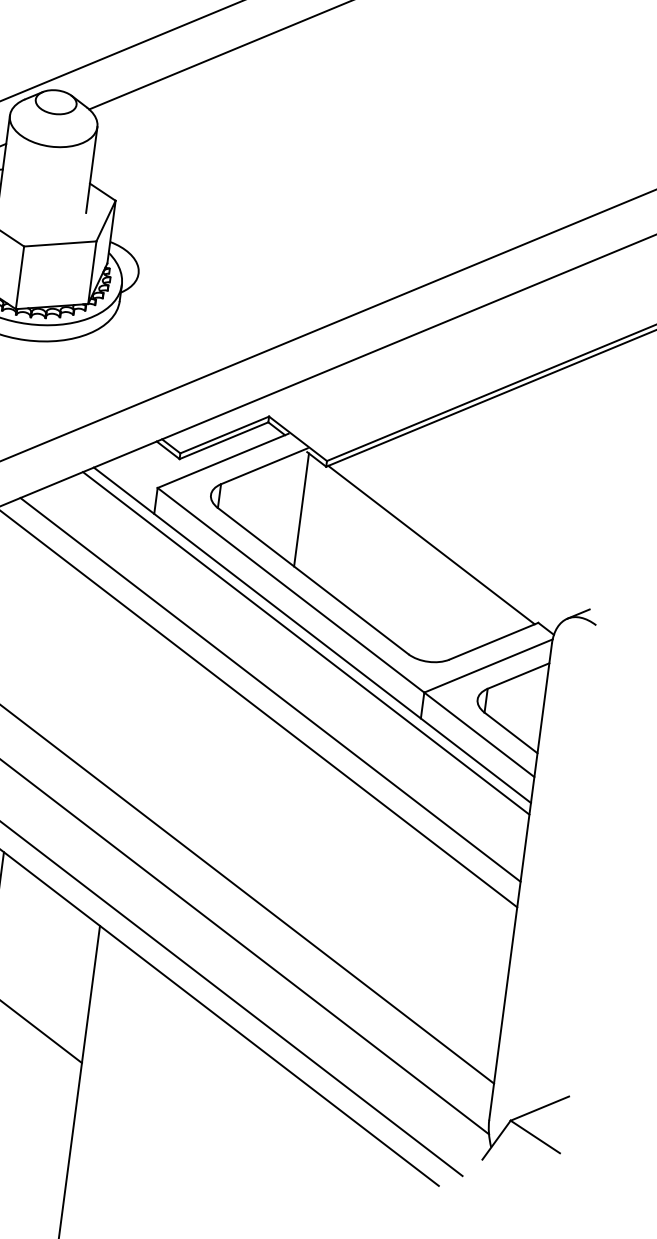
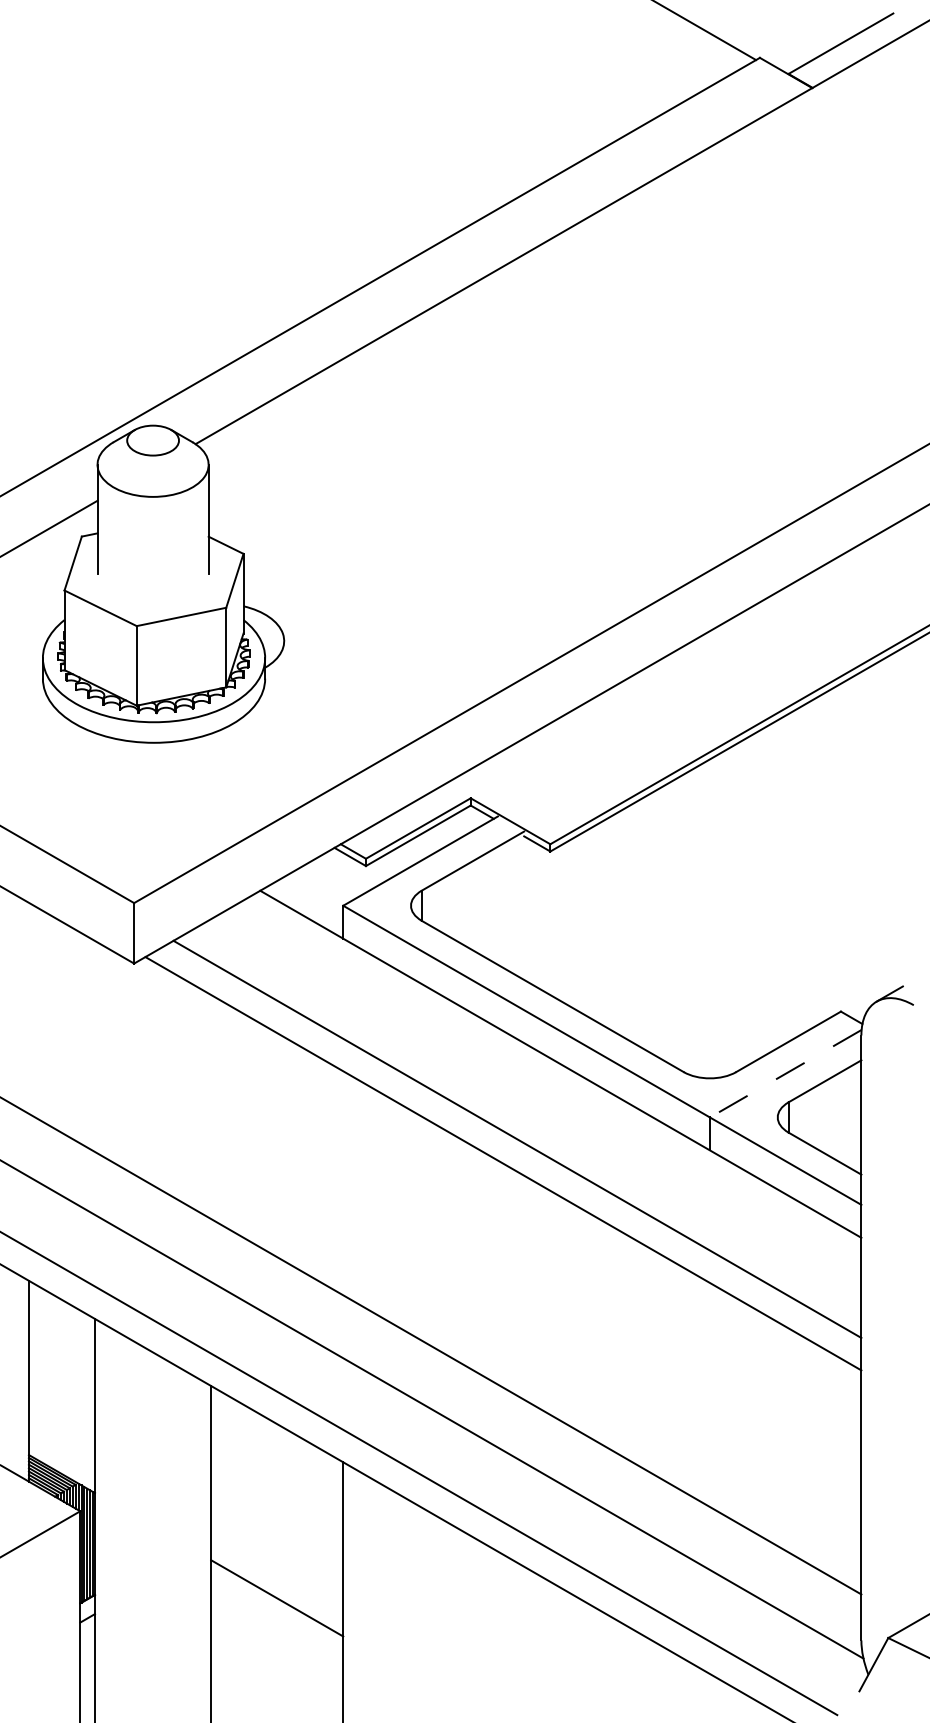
line: (301, 509) -> (526, 909), removed
line: (431, 545) -> (694, 932), removed
line: (306, 643) -> (554, 1075), removed
line: (488, 665) -> (785, 1073), solid -> dashed

